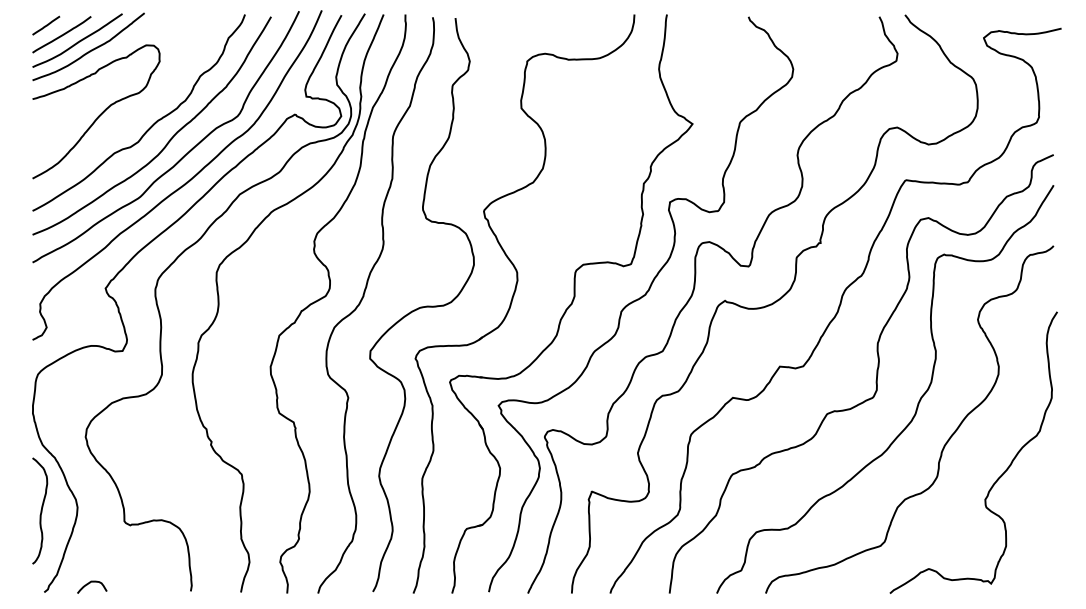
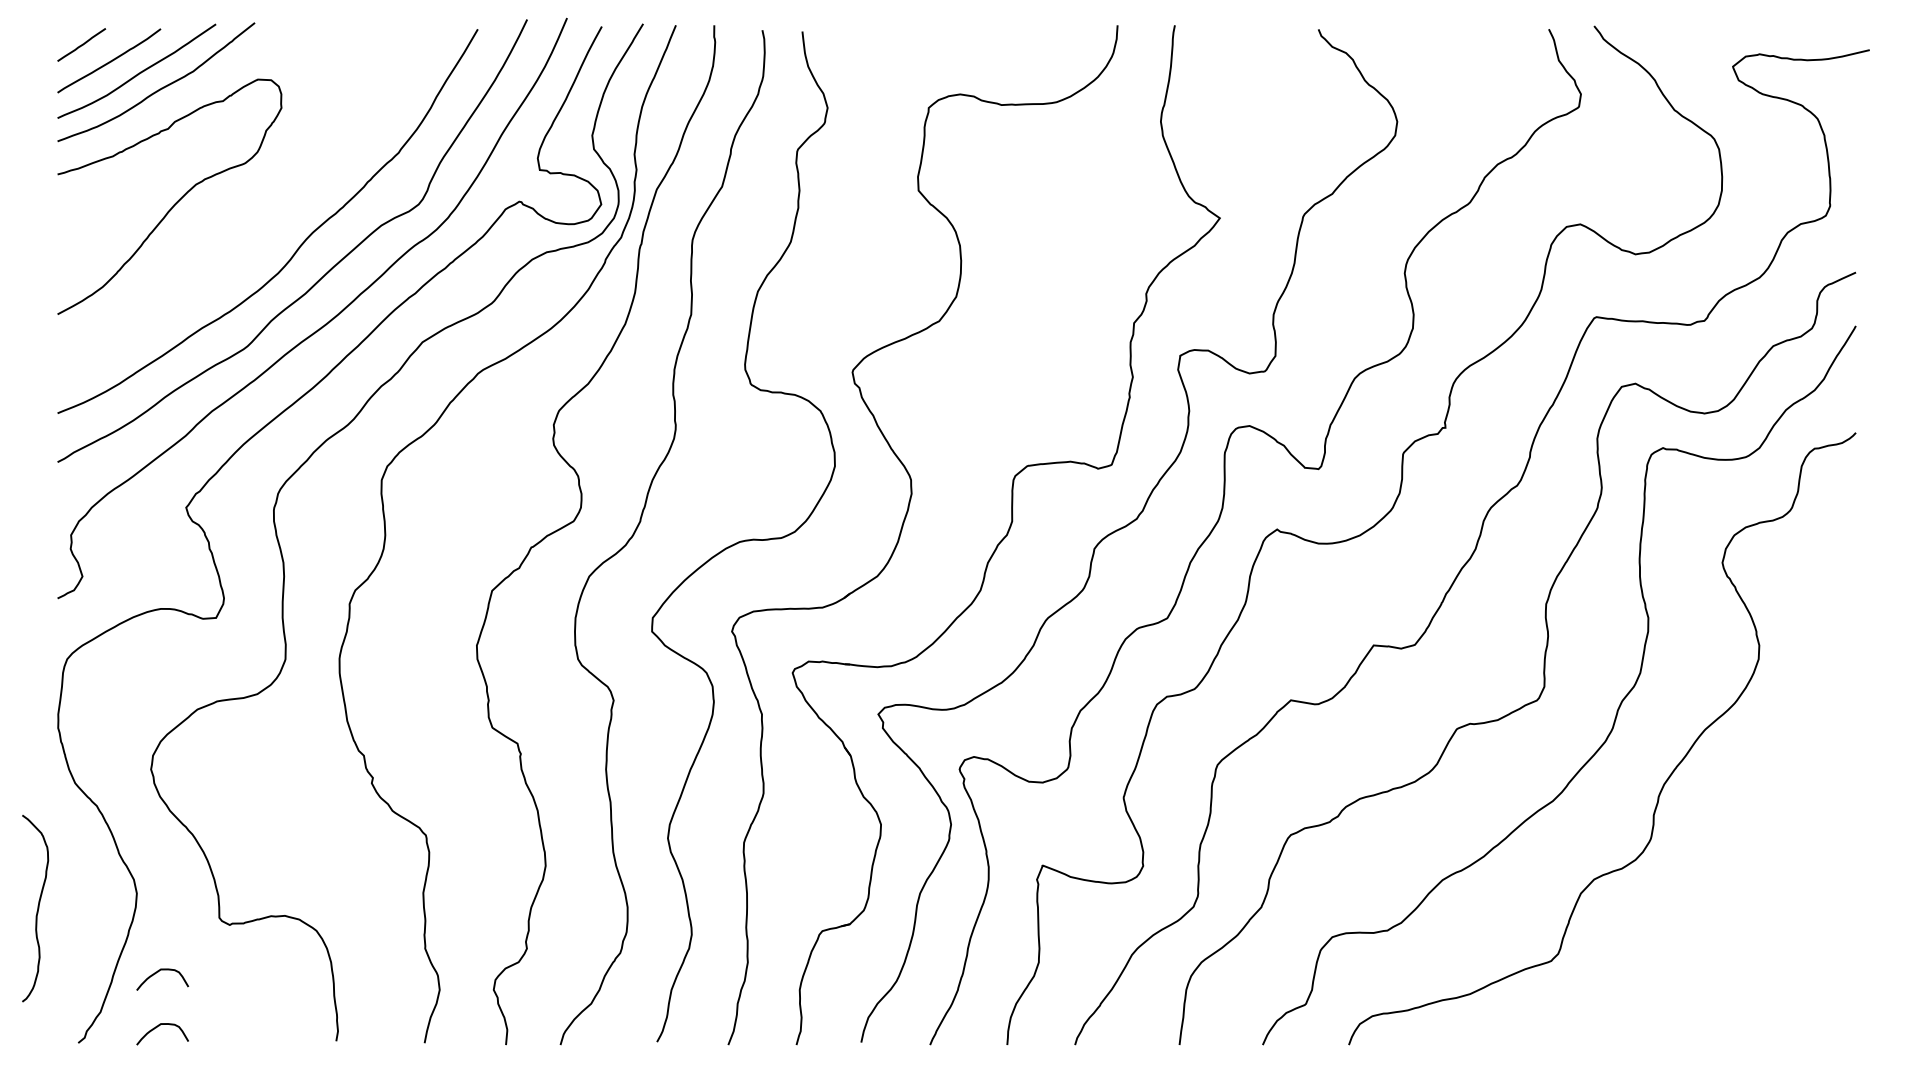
curve: (151, 125) -> (267, 220), removed
curve: (998, 477) -> (1758, 840), removed
curve: (40, 510) -> (36, 907), moved
curve: (90, 552) -> (159, 972), added

